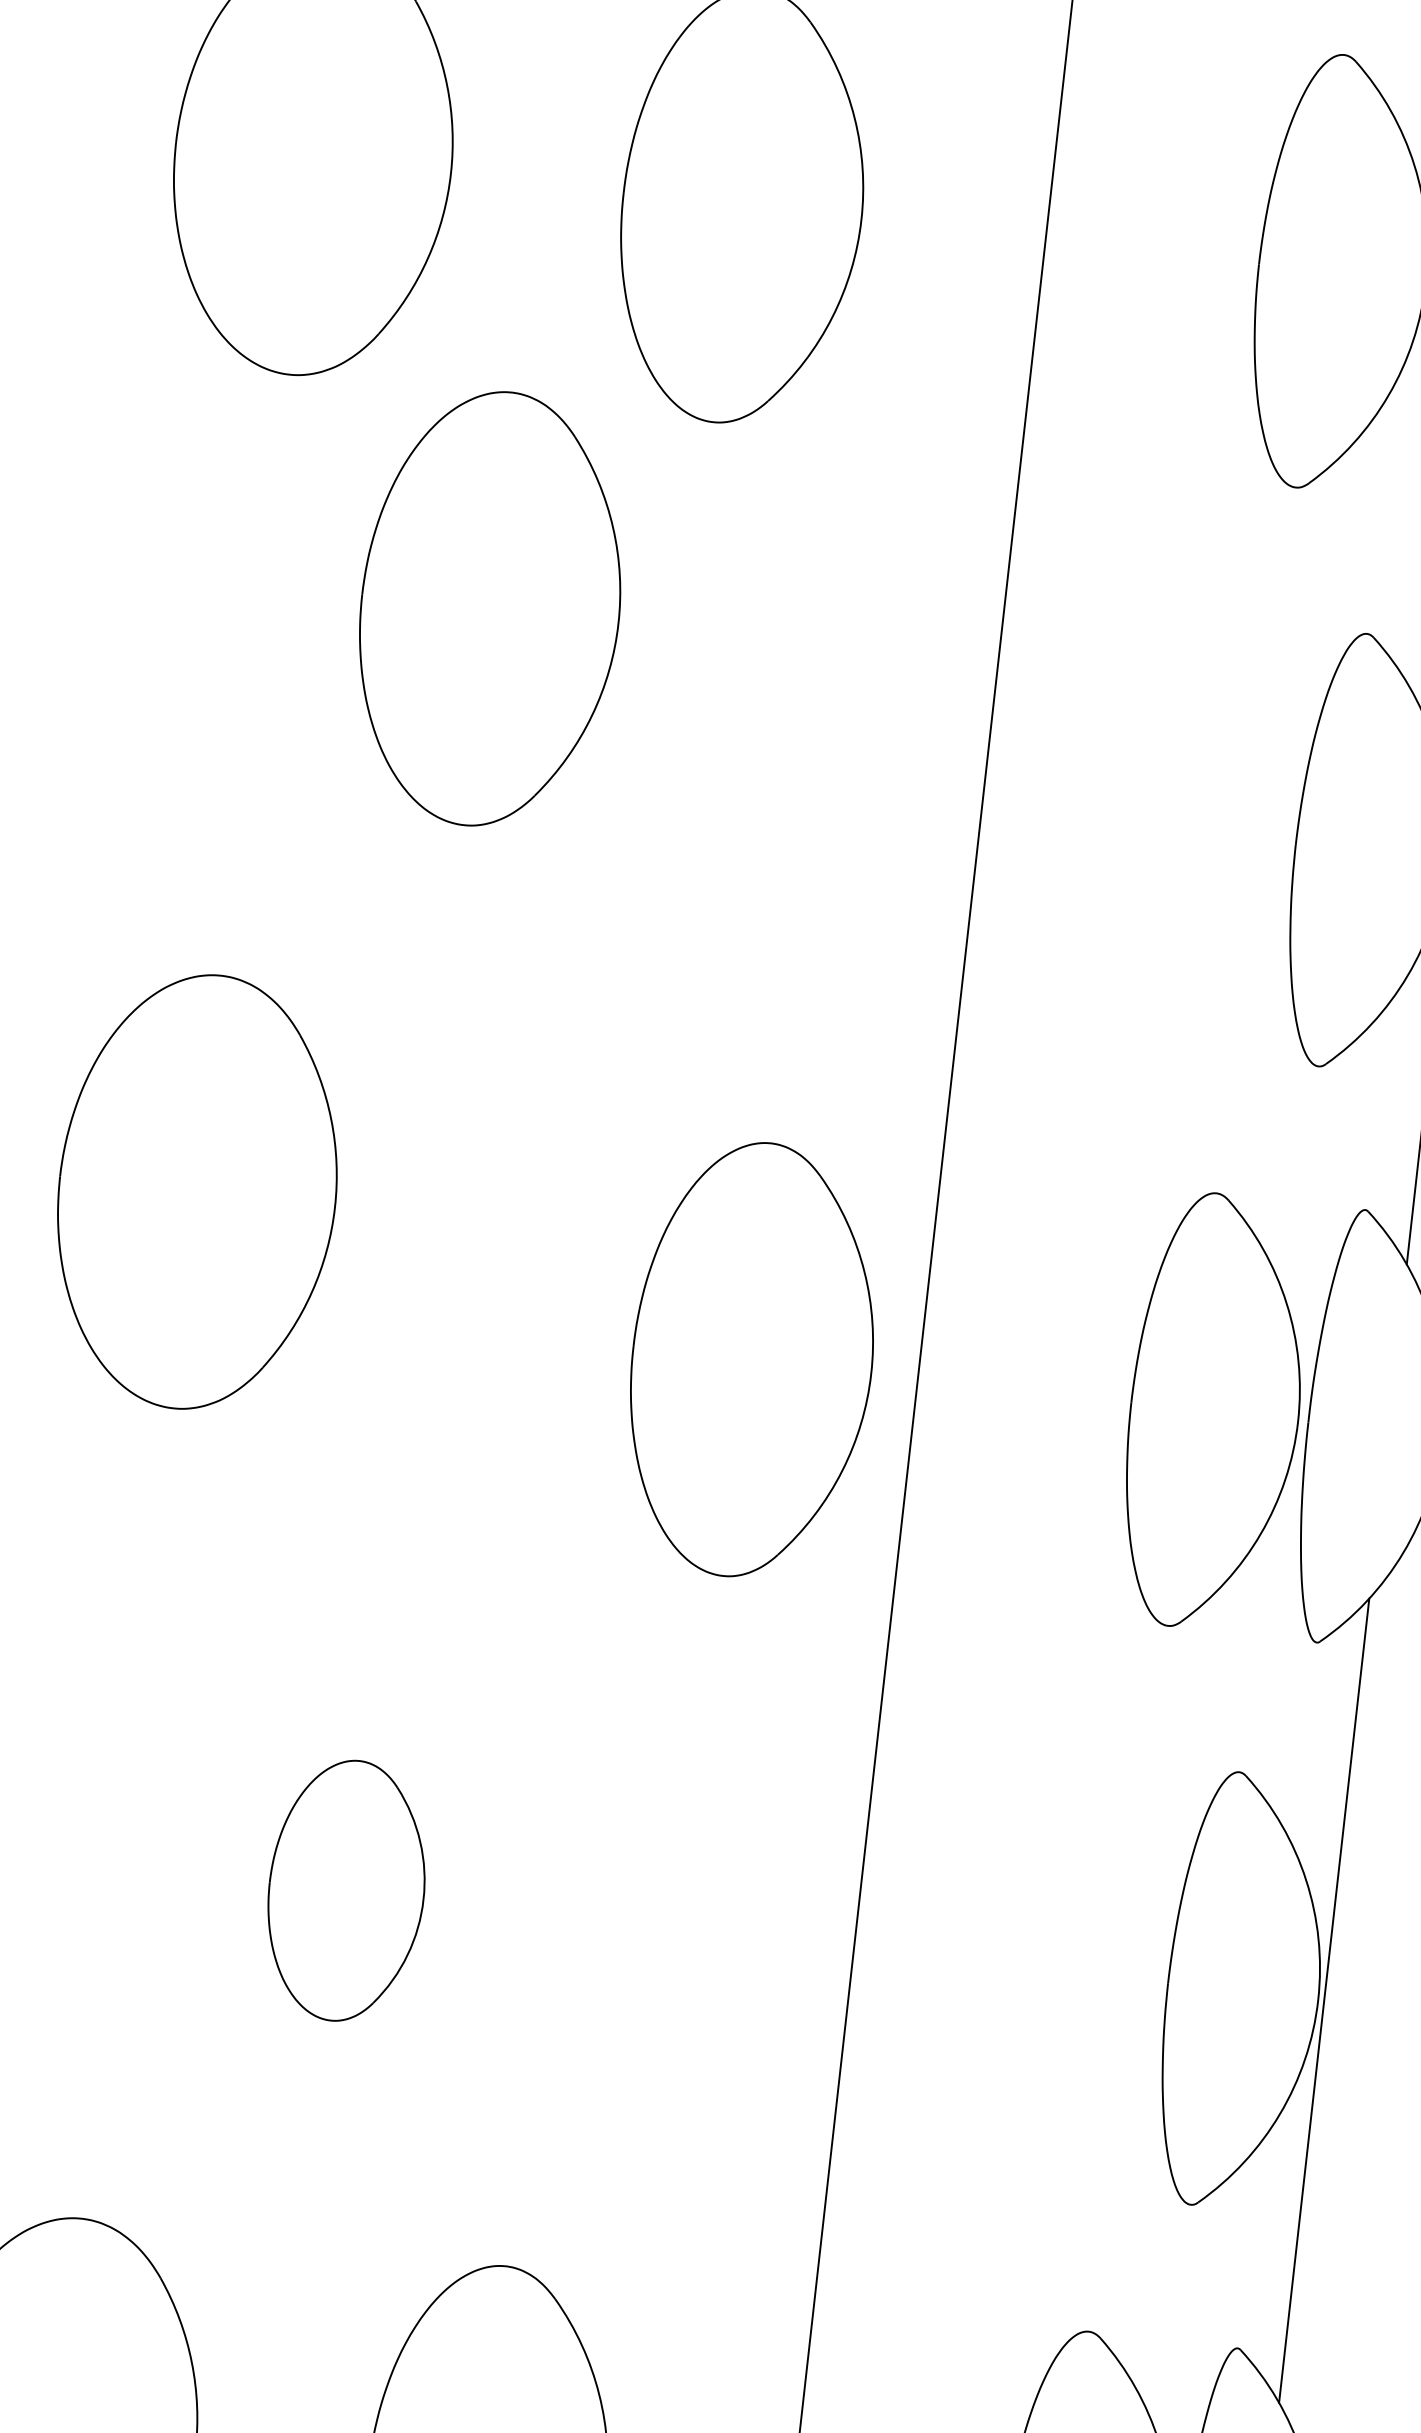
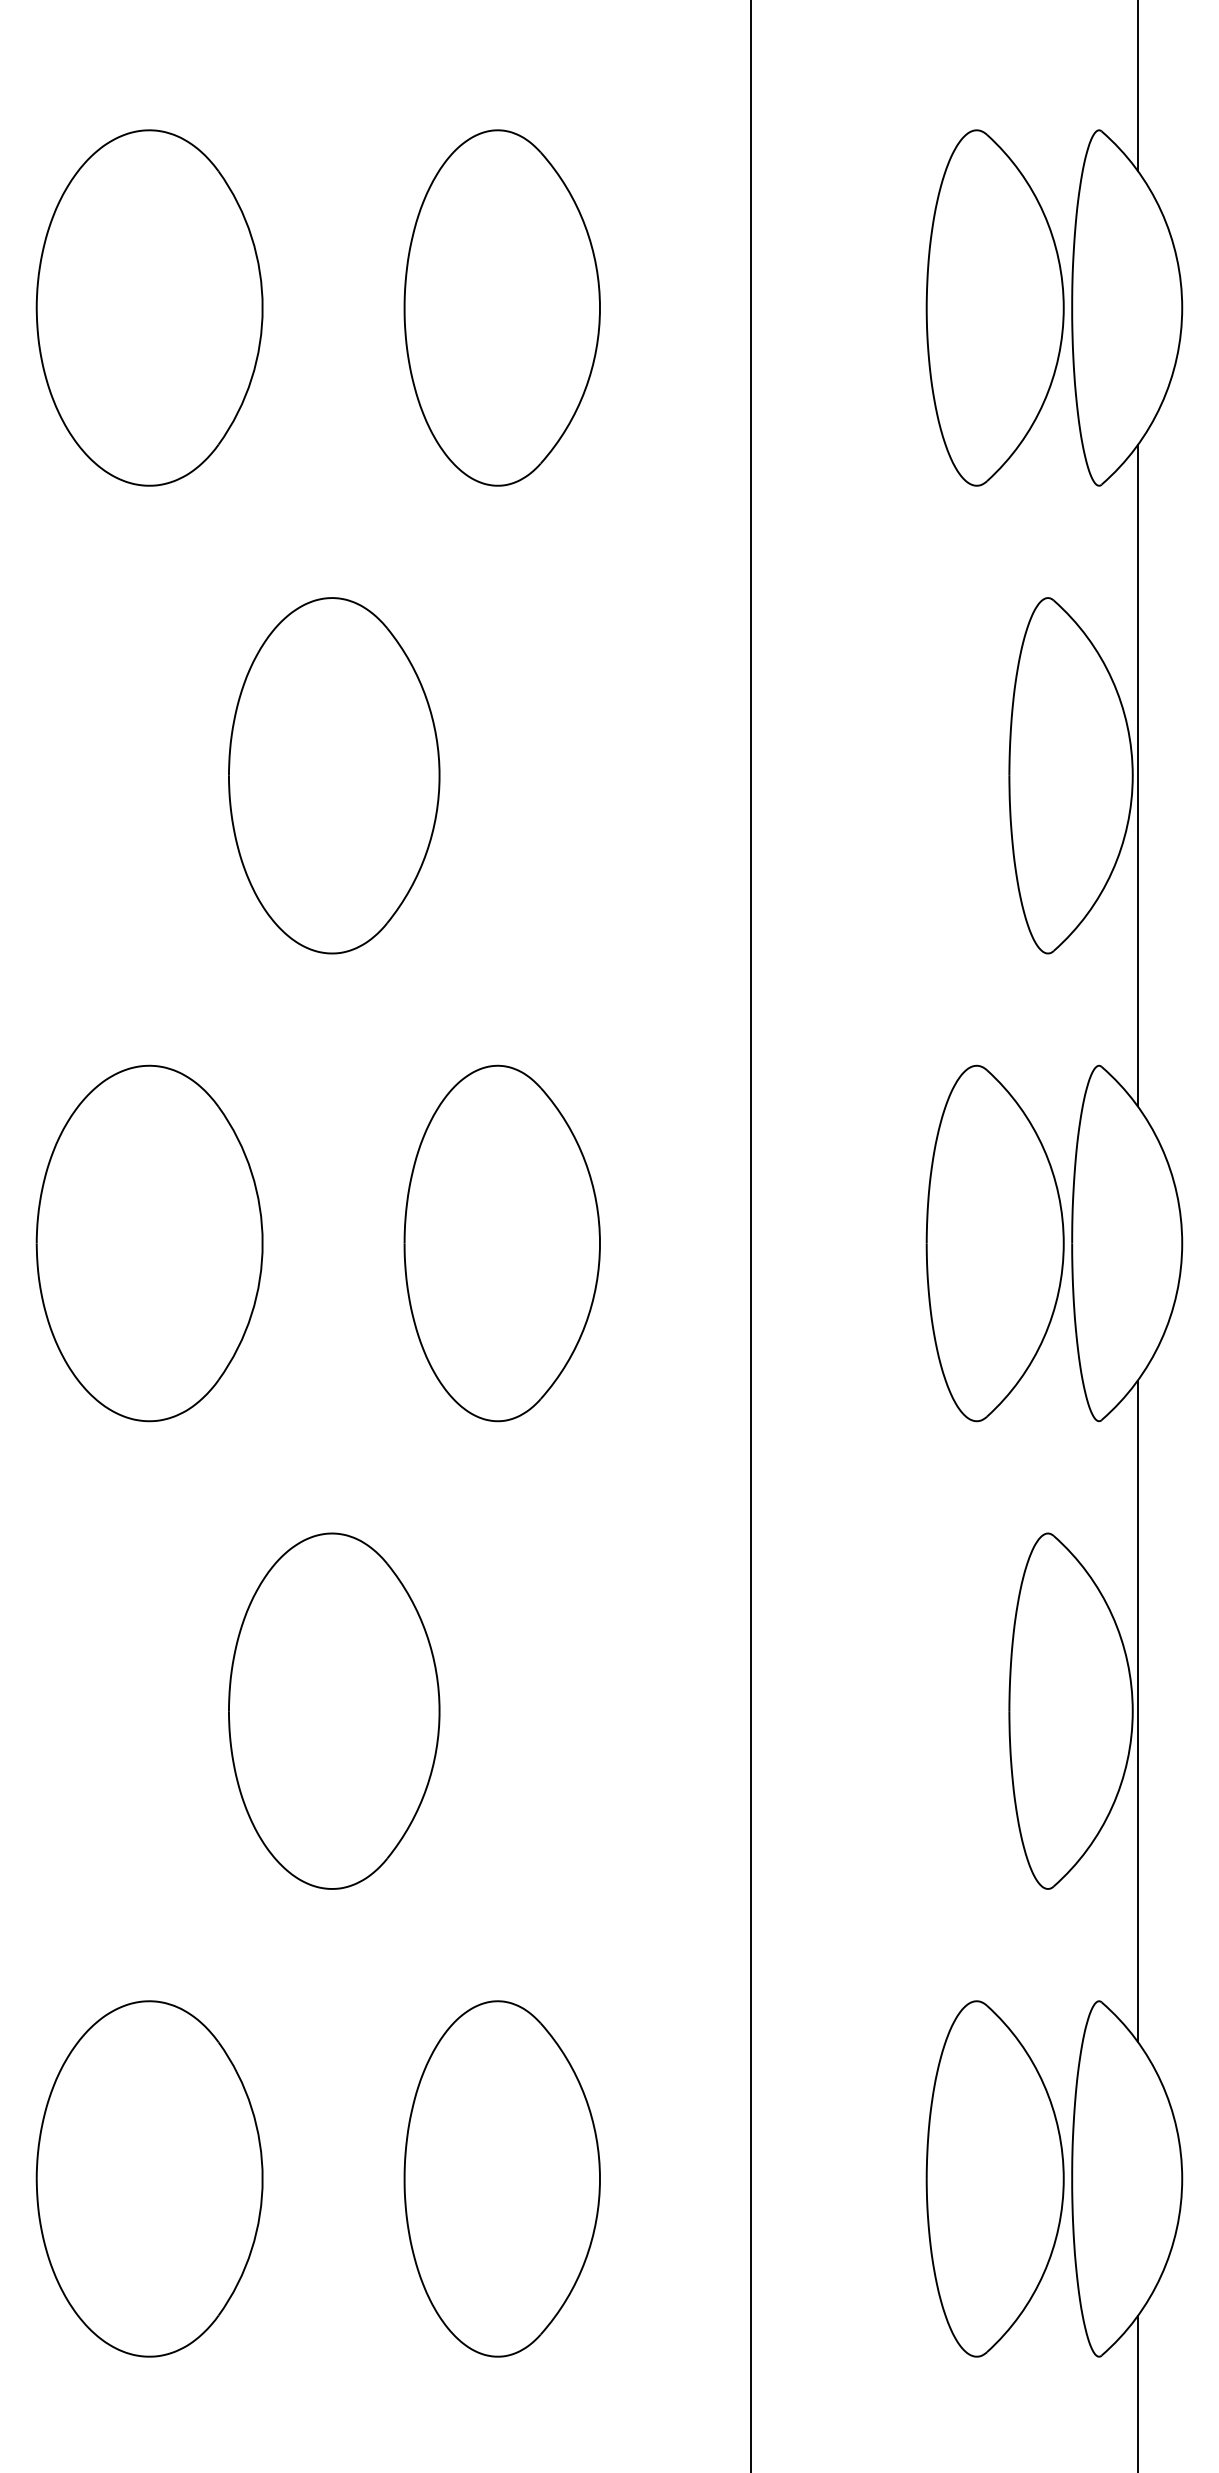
part: (490, 608) -> (334, 775), moved
part: (197, 1192) -> (149, 1243), moved
part: (751, 1360) -> (501, 1243), moved
part: (346, 1890) -> (334, 1710), size x1.67

